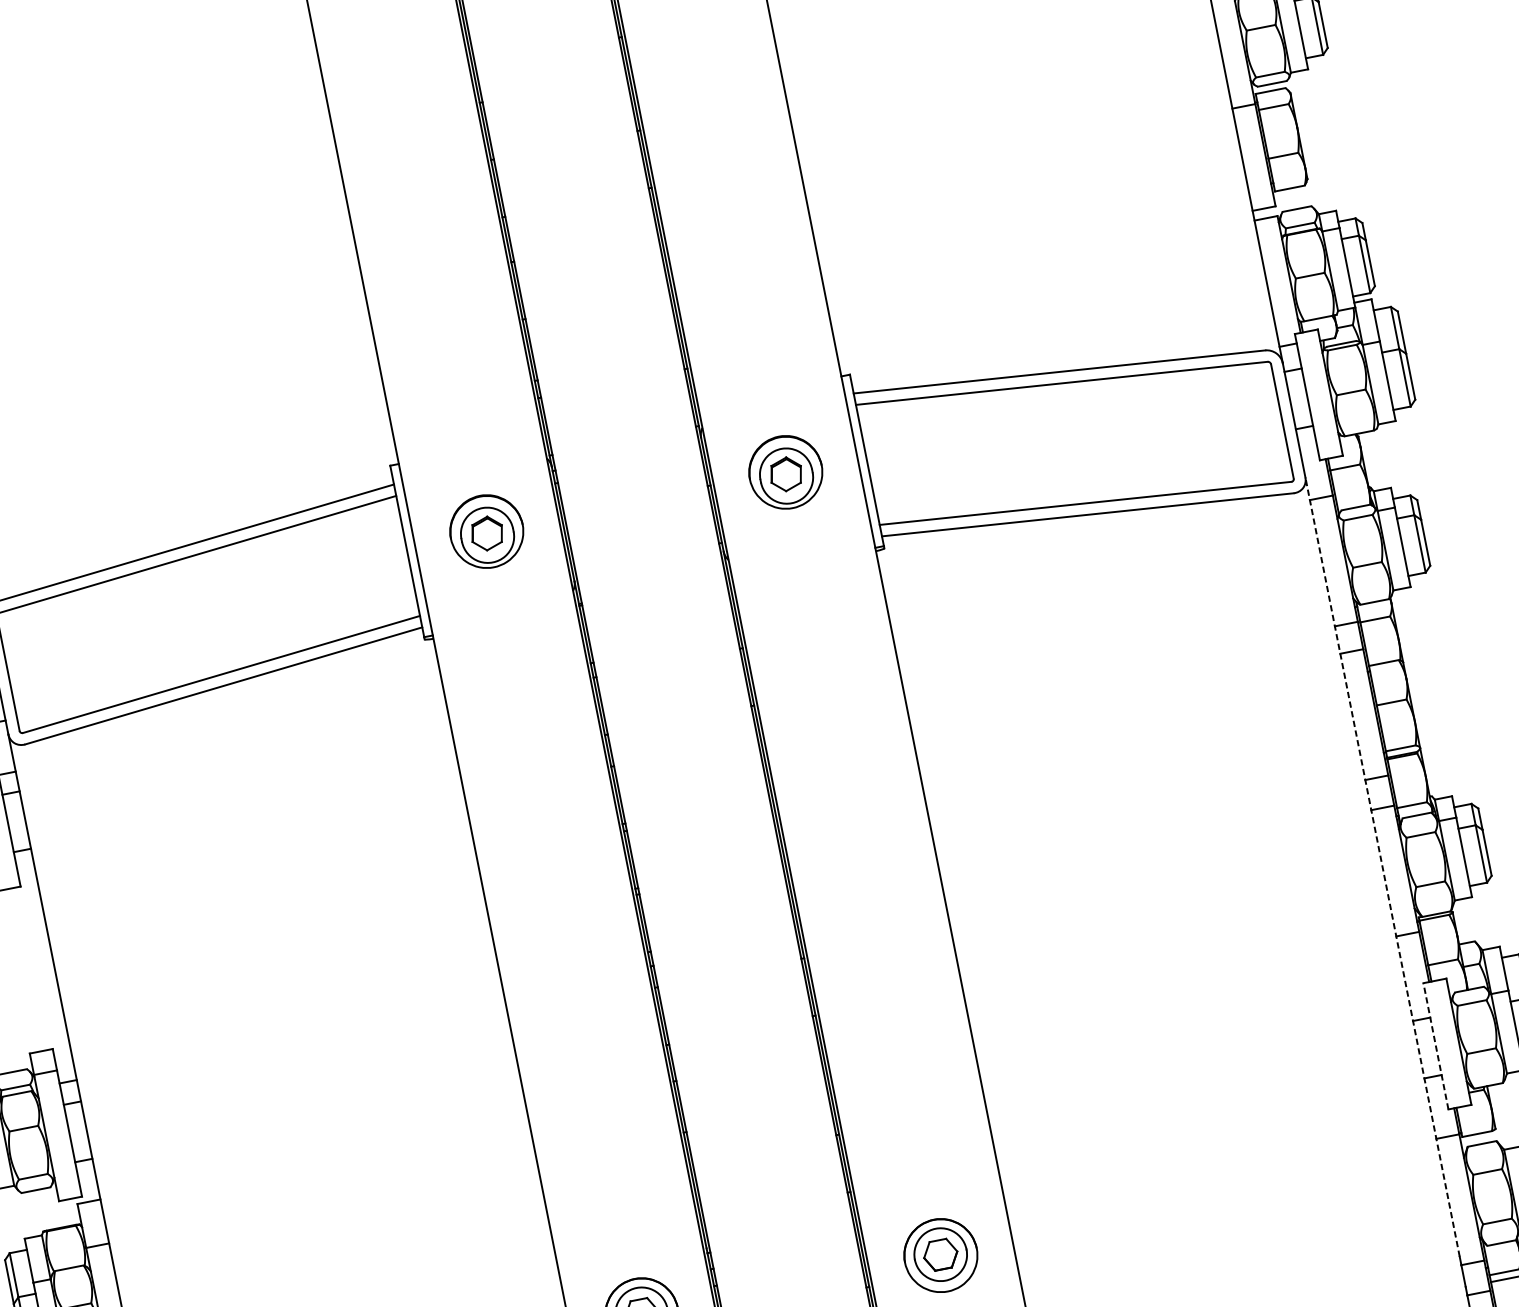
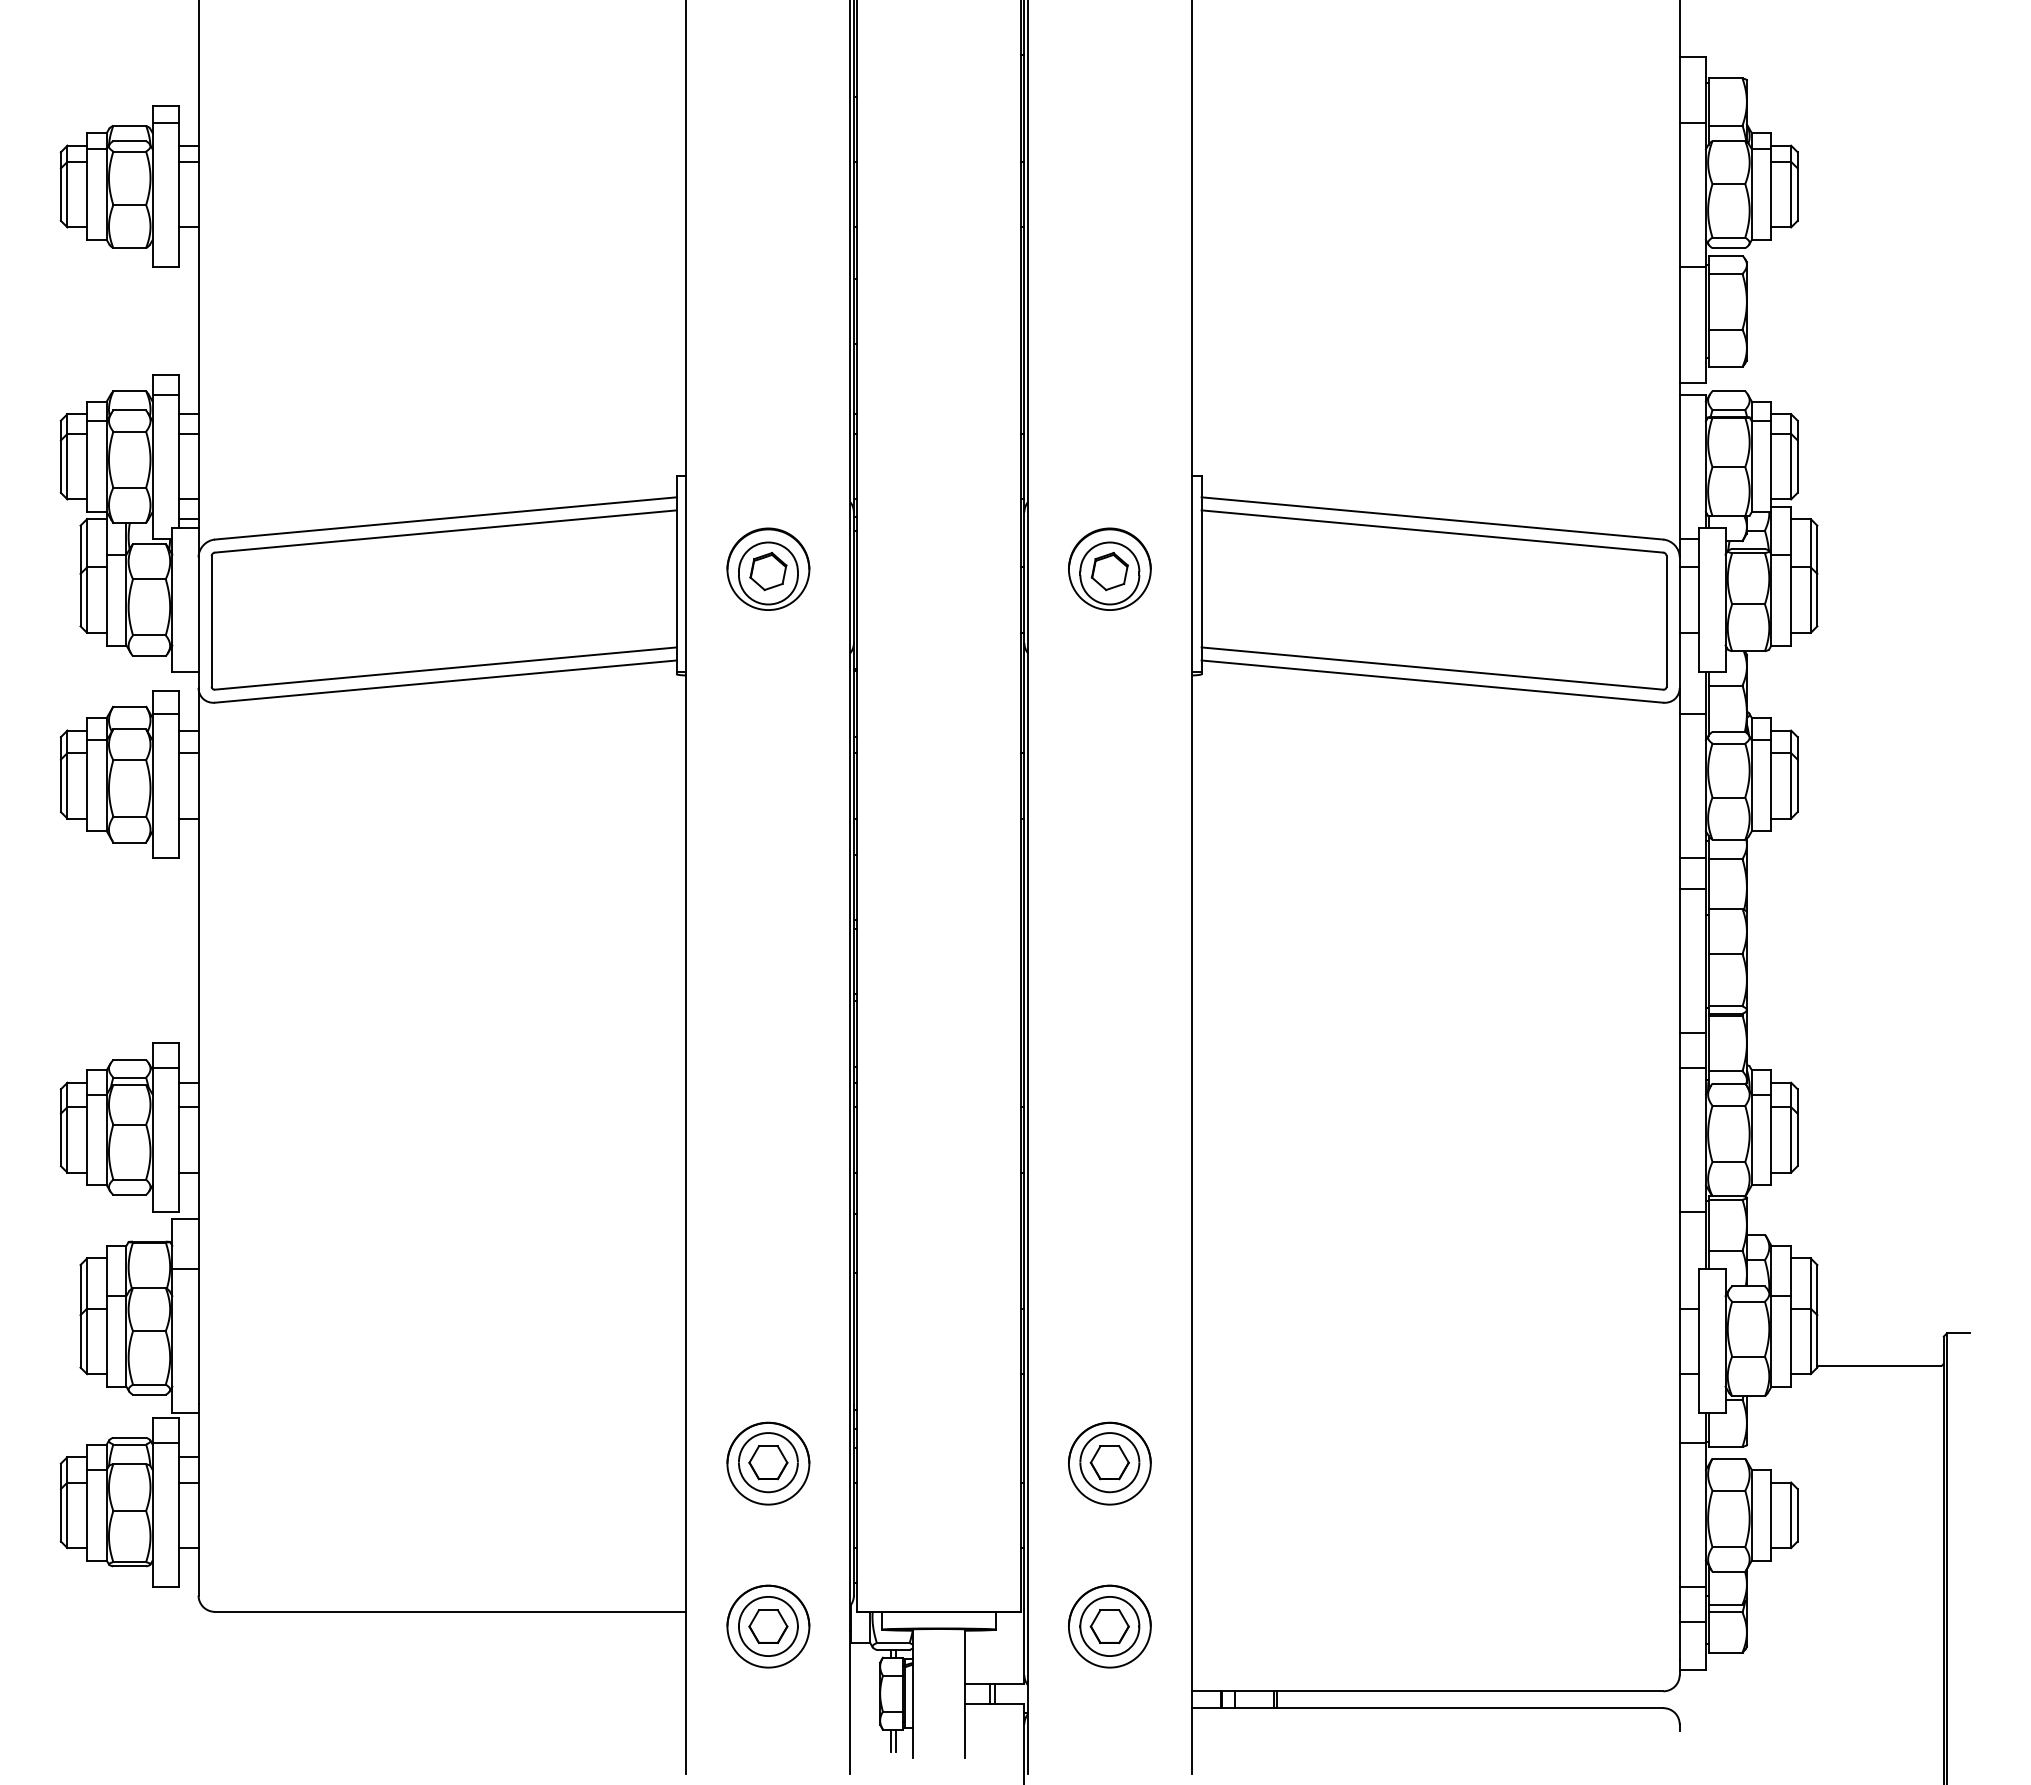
line: (1382, 866) -> (1679, 1132), dashed -> solid
line: (1435, 1045) -> (1699, 1340), dashed -> solid

